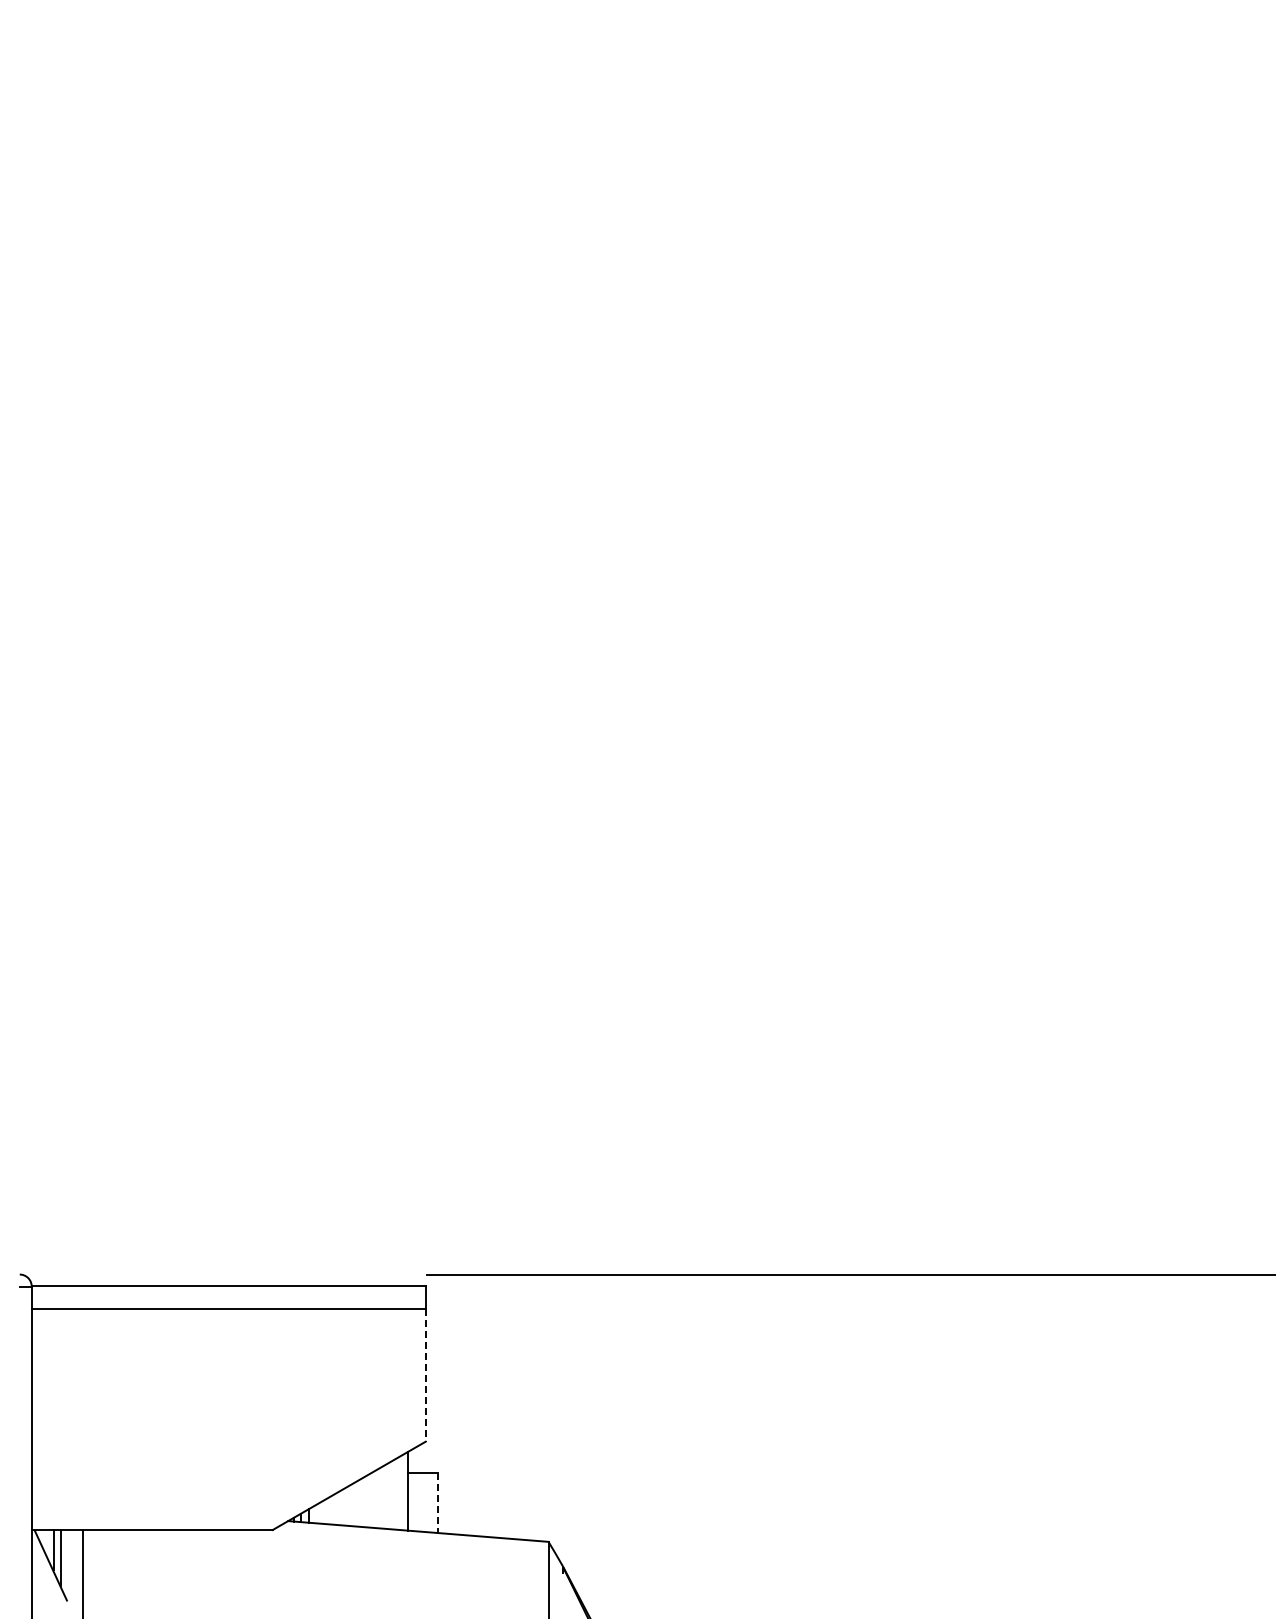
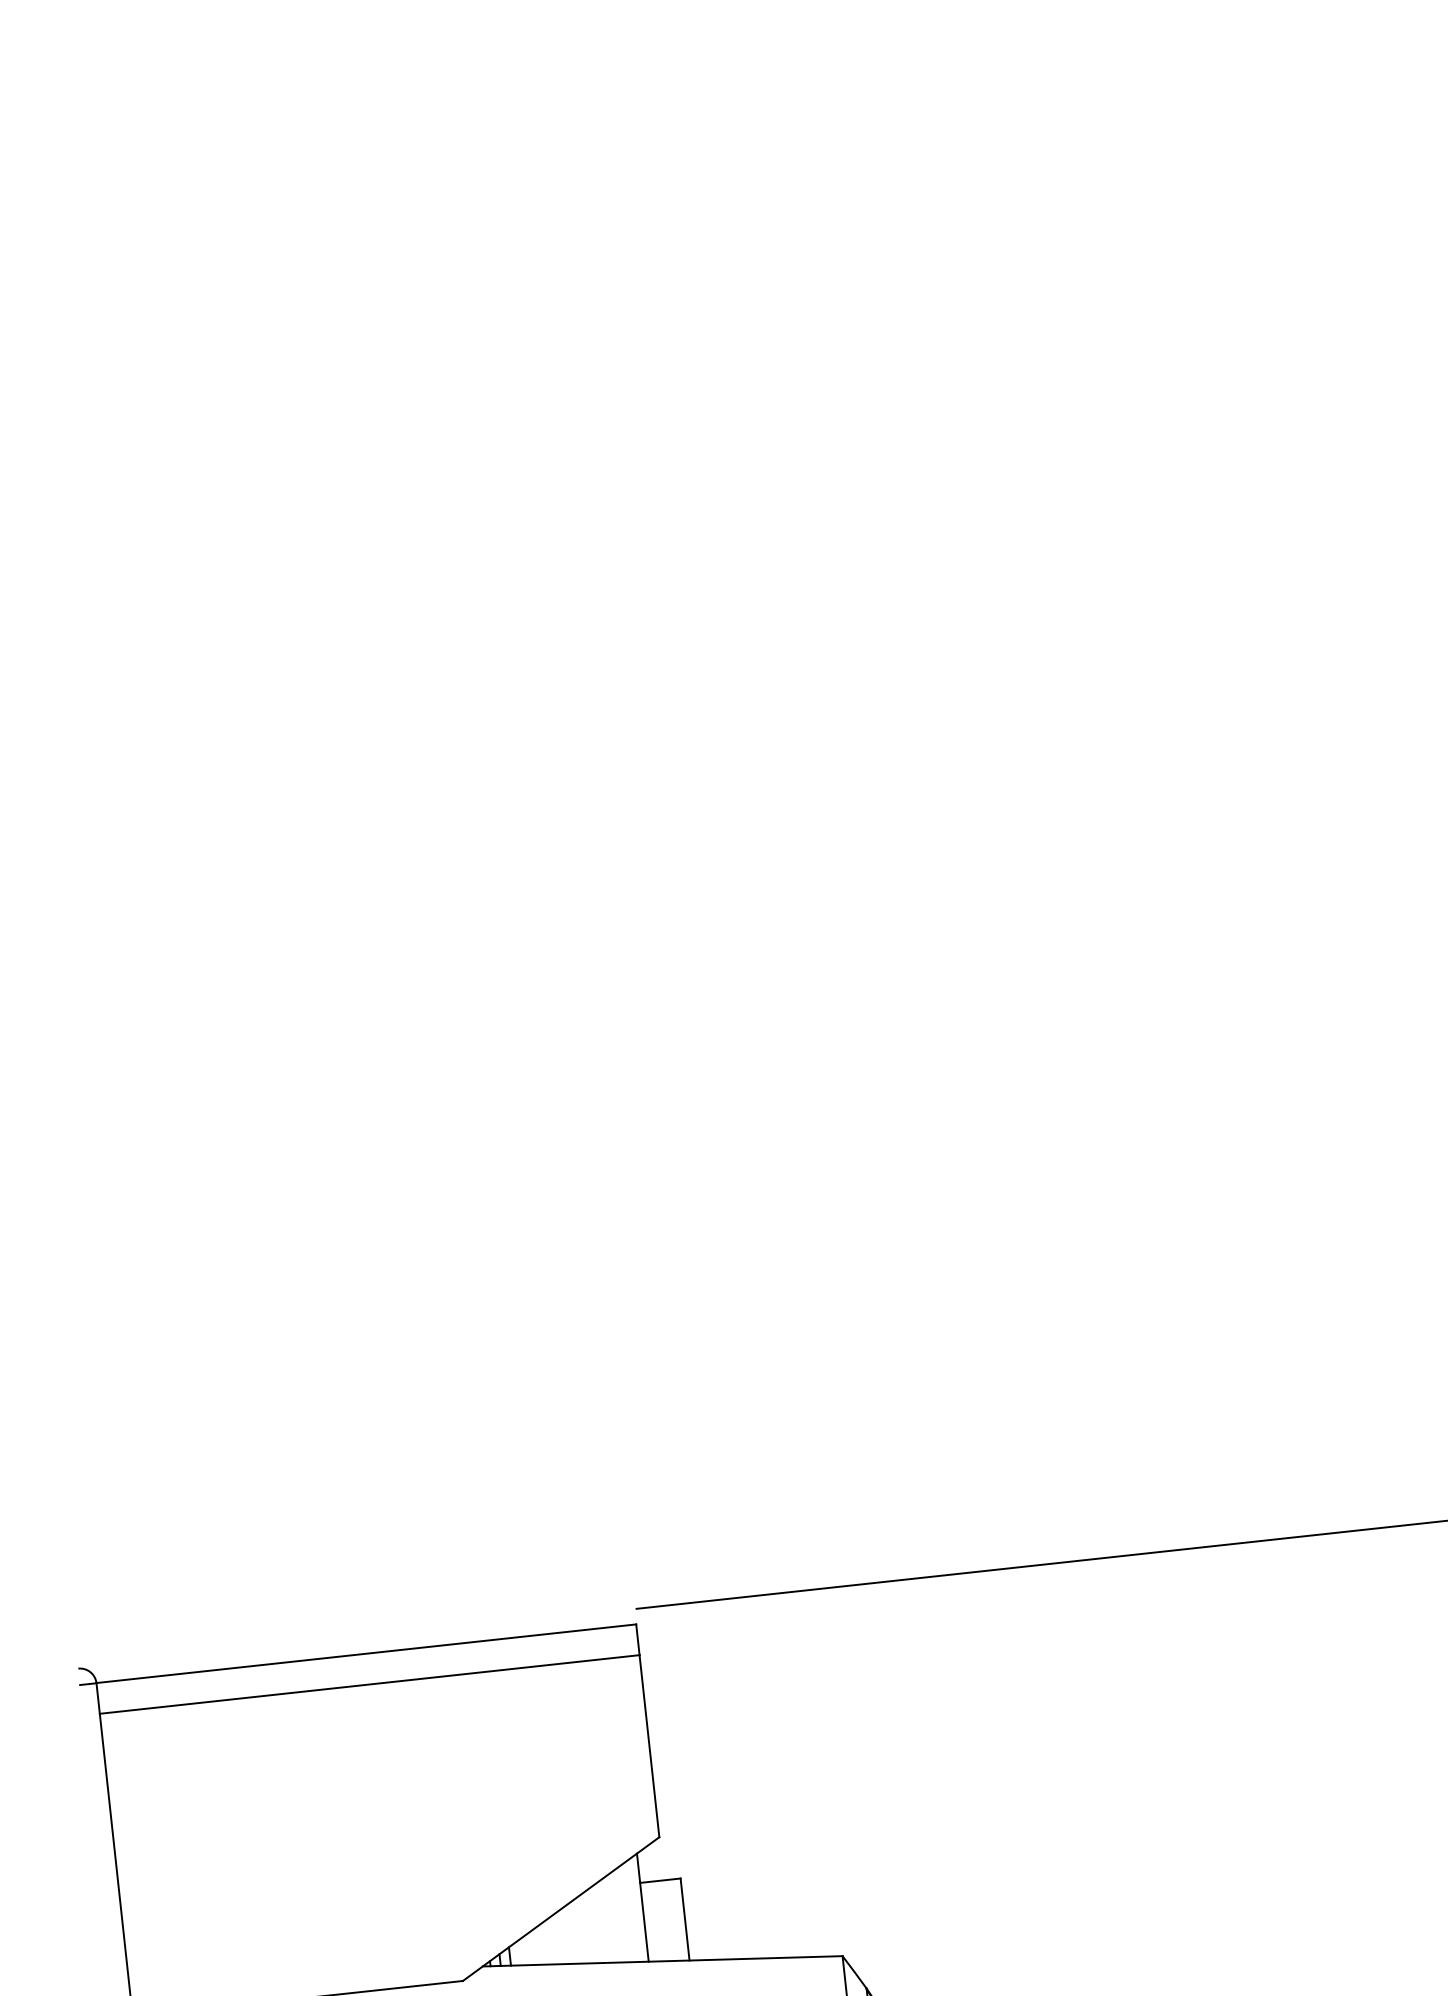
line: (425, 1375) -> (649, 1746), dashed -> solid
line: (437, 1503) -> (684, 1920), dashed -> solid

